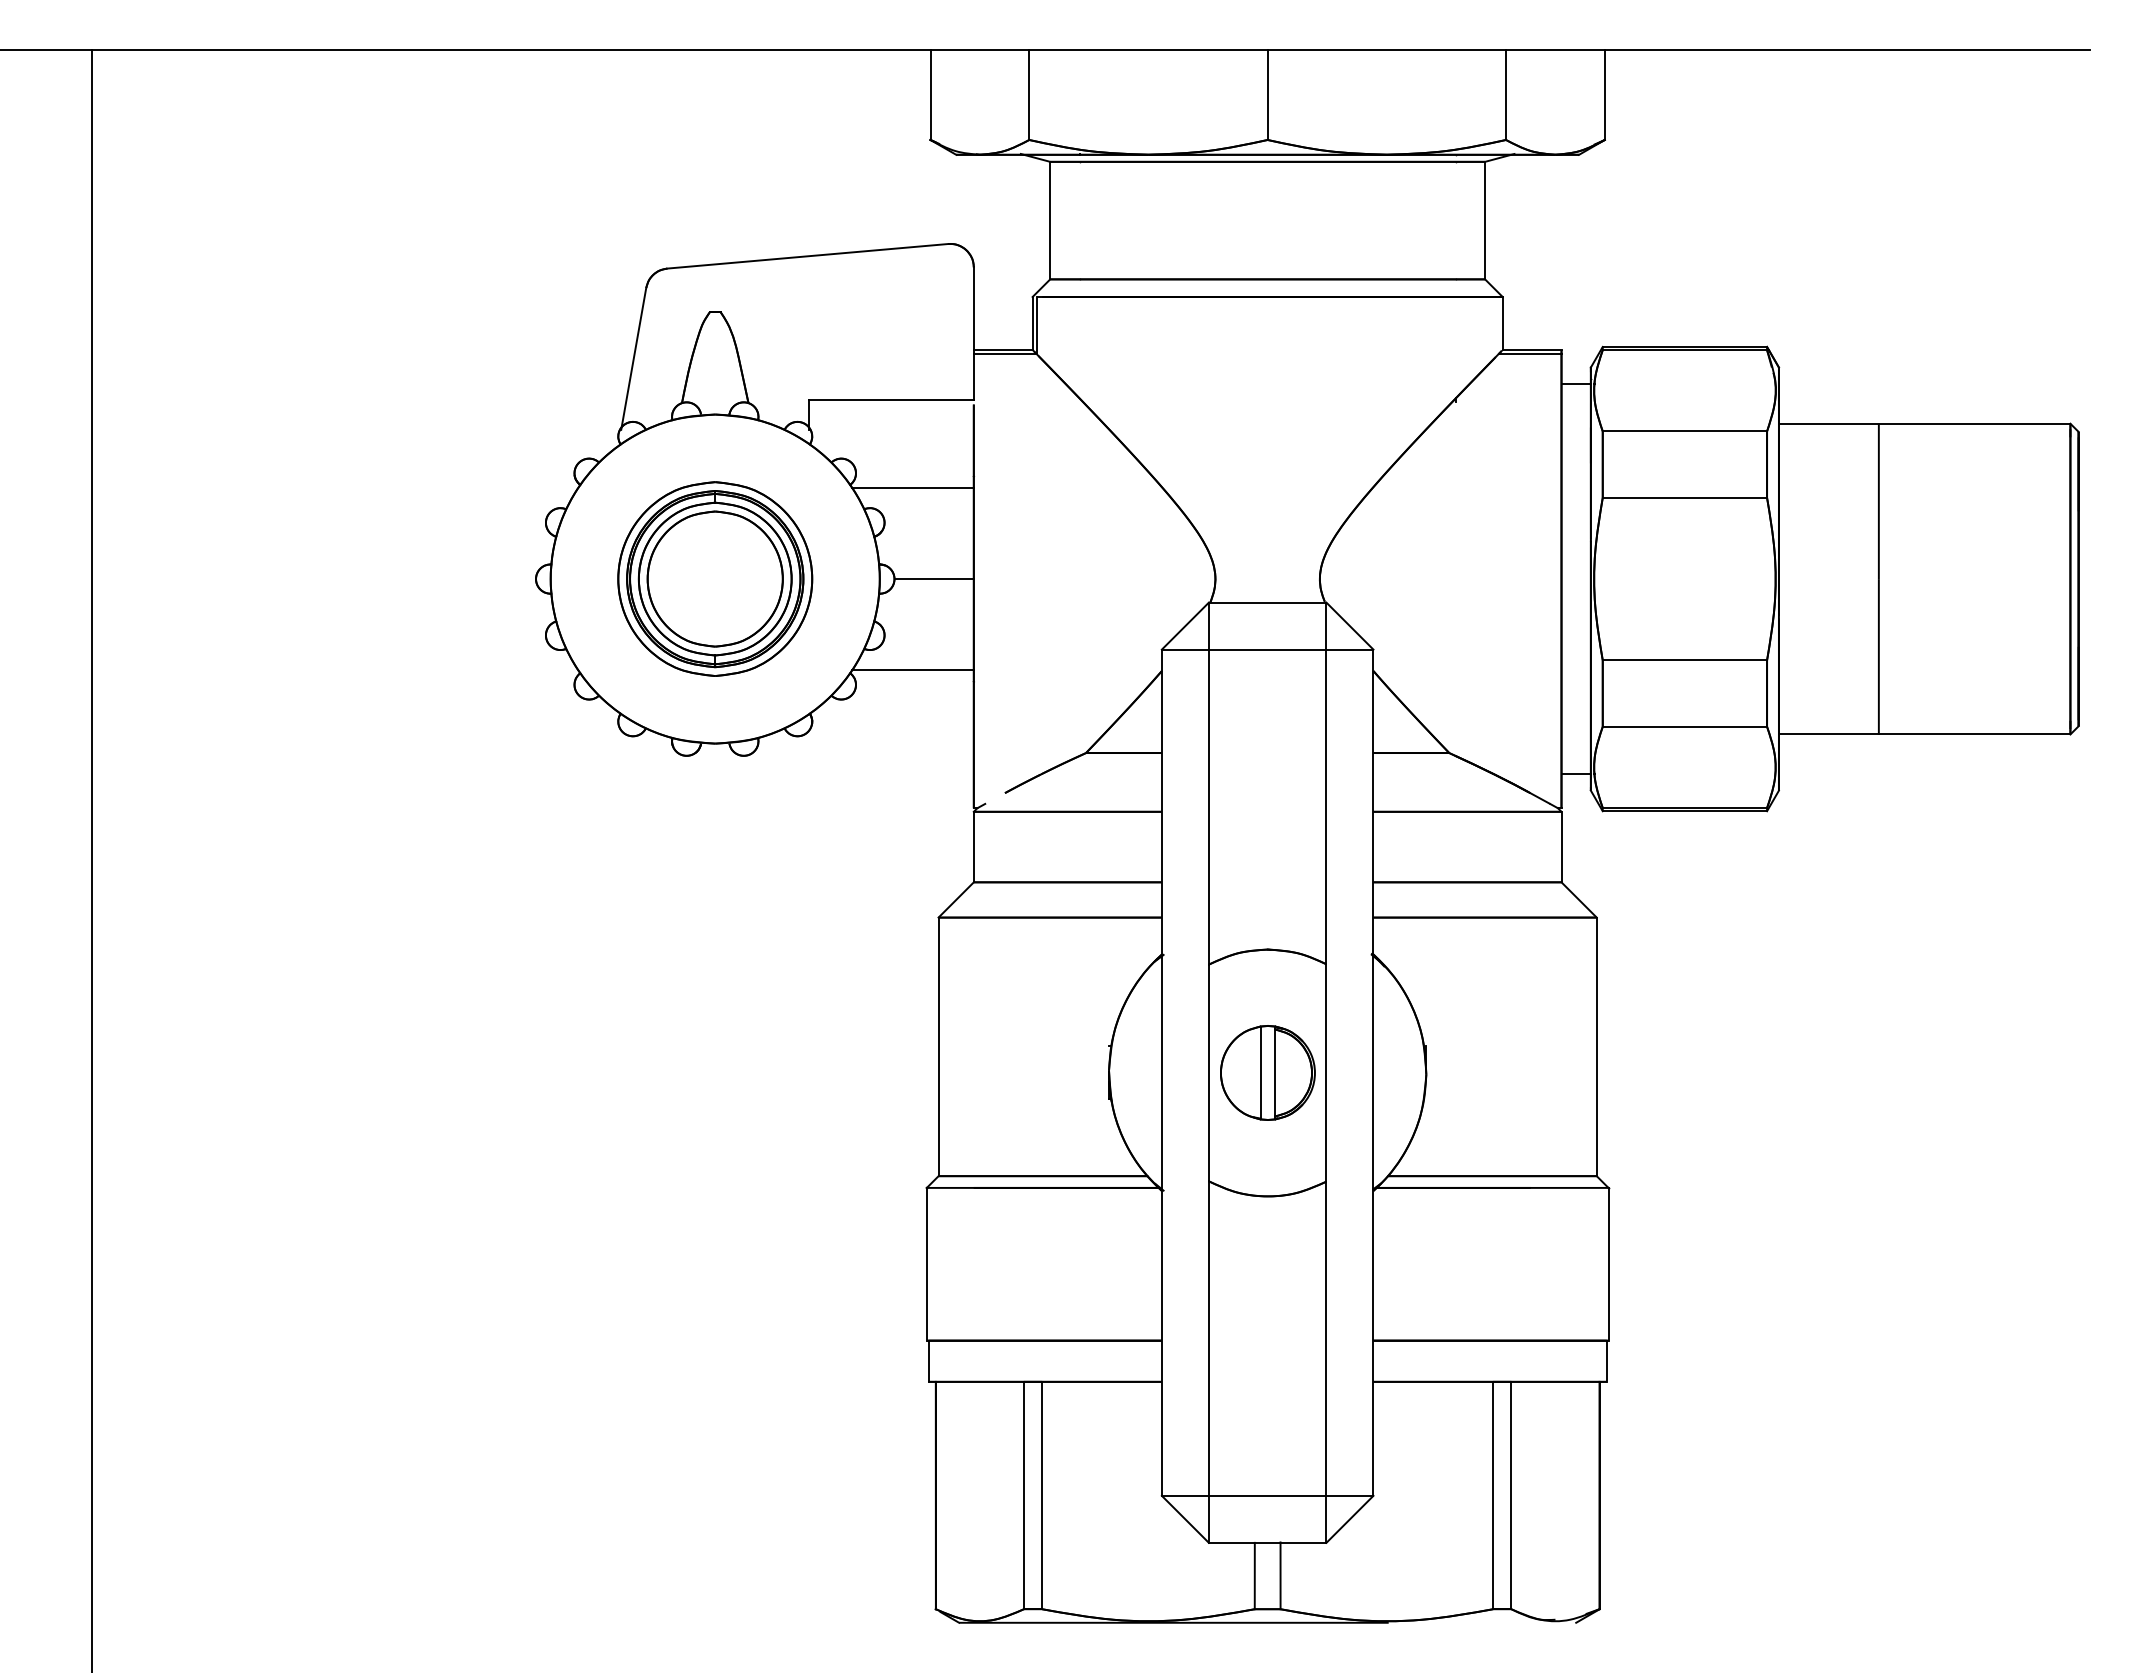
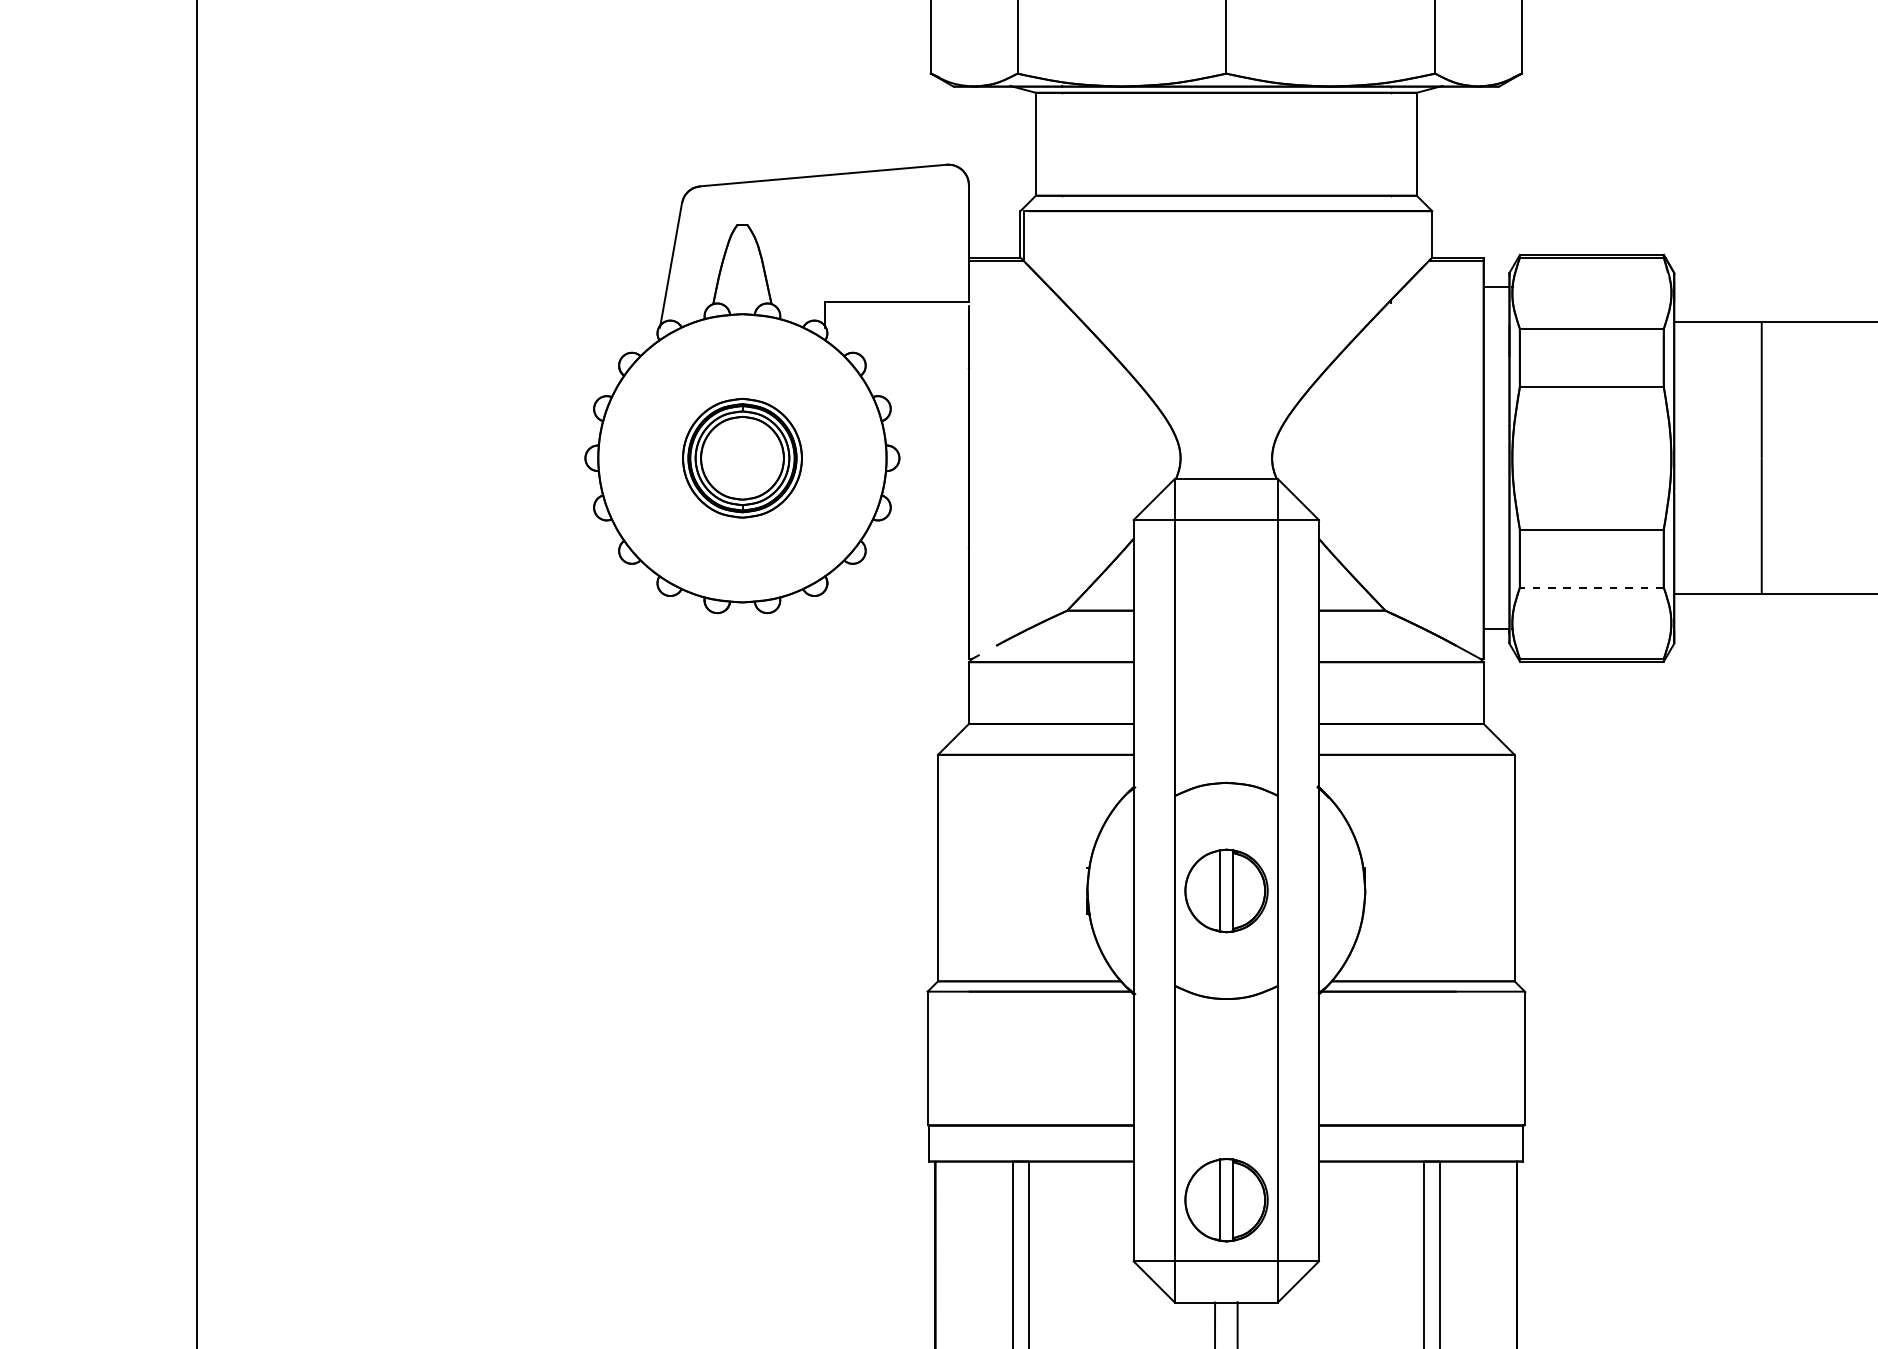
line: (912, 488) -> (915, 378), removed
part: (715, 578) -> (742, 457), size x0.7
line: (933, 579) -> (933, 458), removed
line: (912, 670) -> (915, 538), removed
line: (1684, 726) -> (1591, 587), solid -> dashed
part: (1267, 1425) -> (1226, 1199), added

